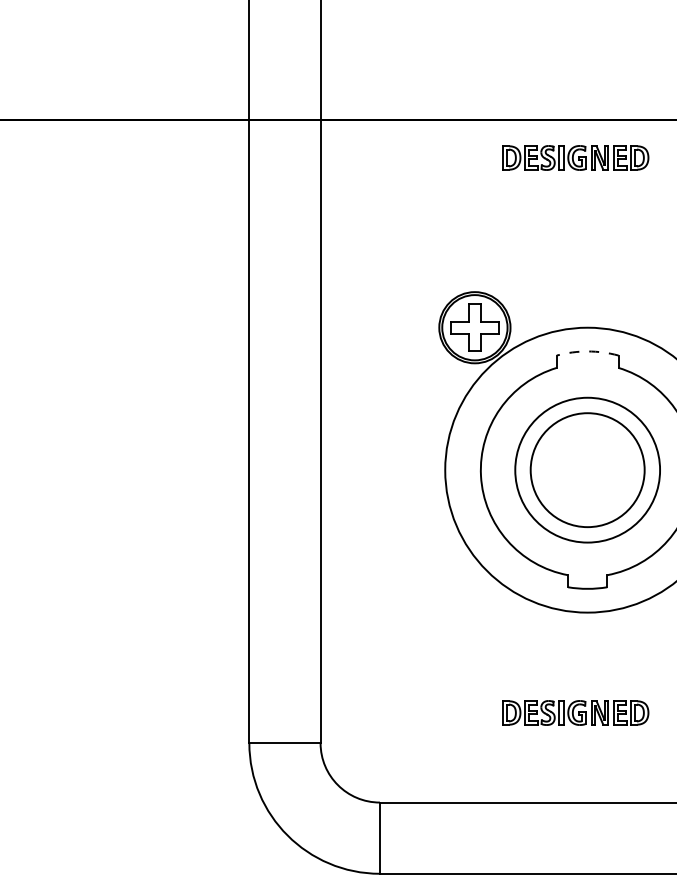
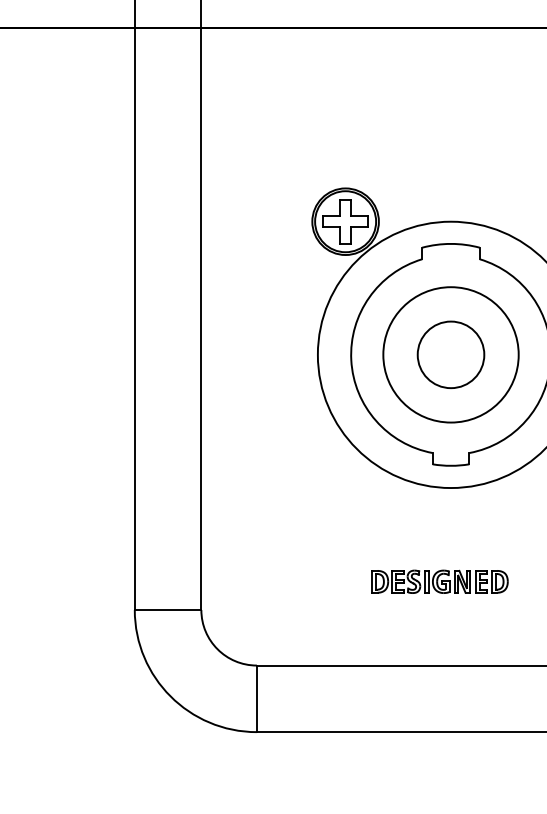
part: (575, 157) -> (439, 62), removed
arc: (587, 351) -> (450, 243), dashed -> solid
circle: (587, 469) -> (450, 354), size x0.62

